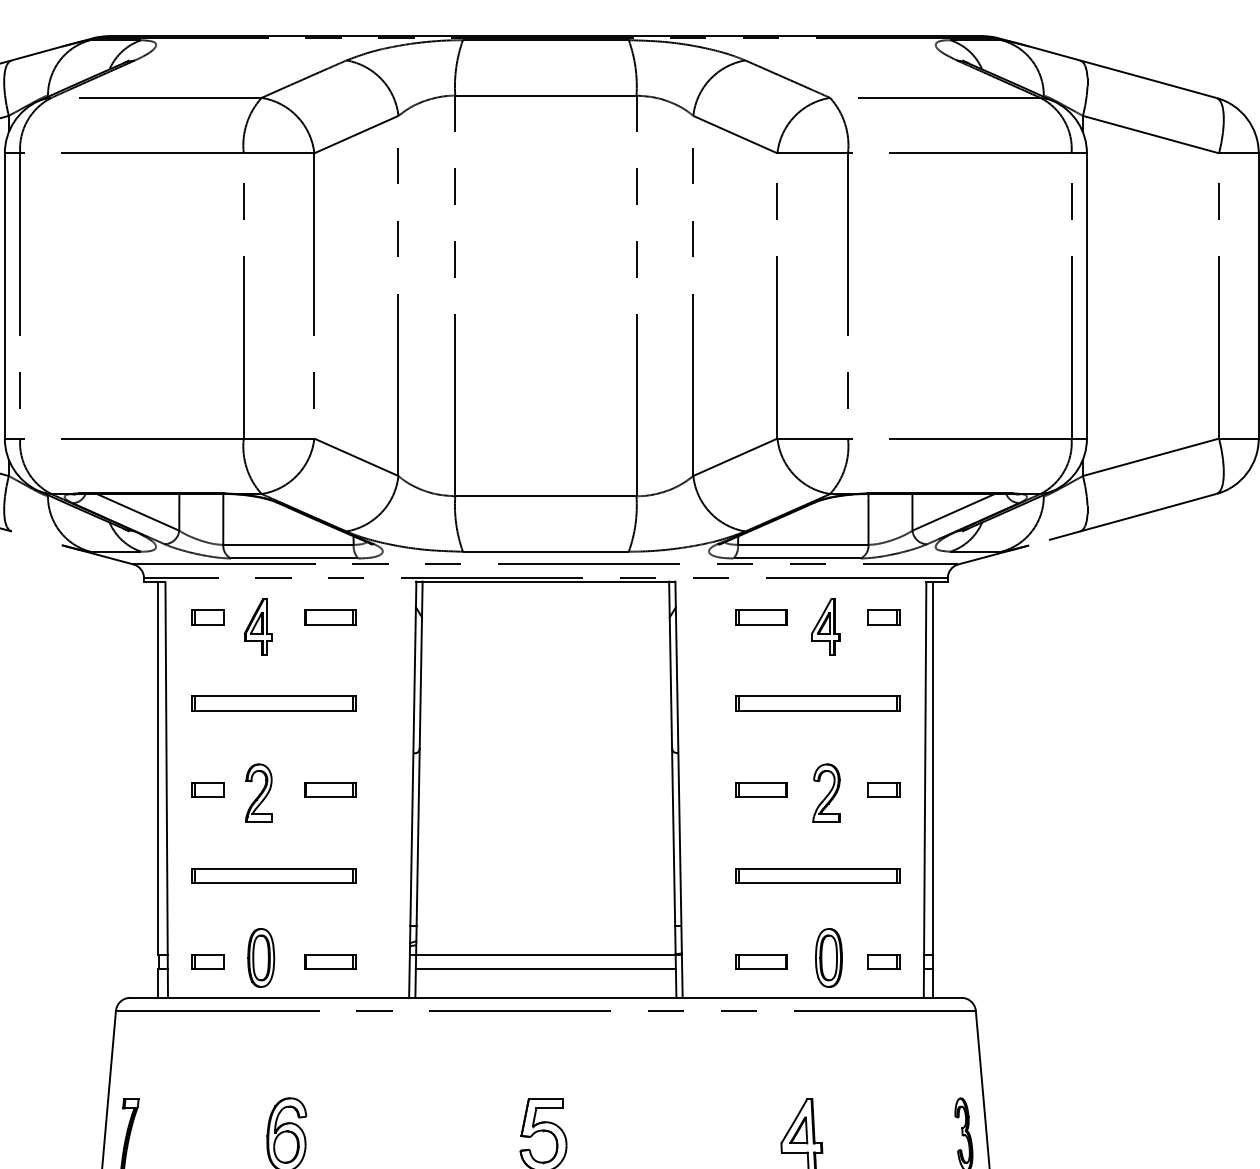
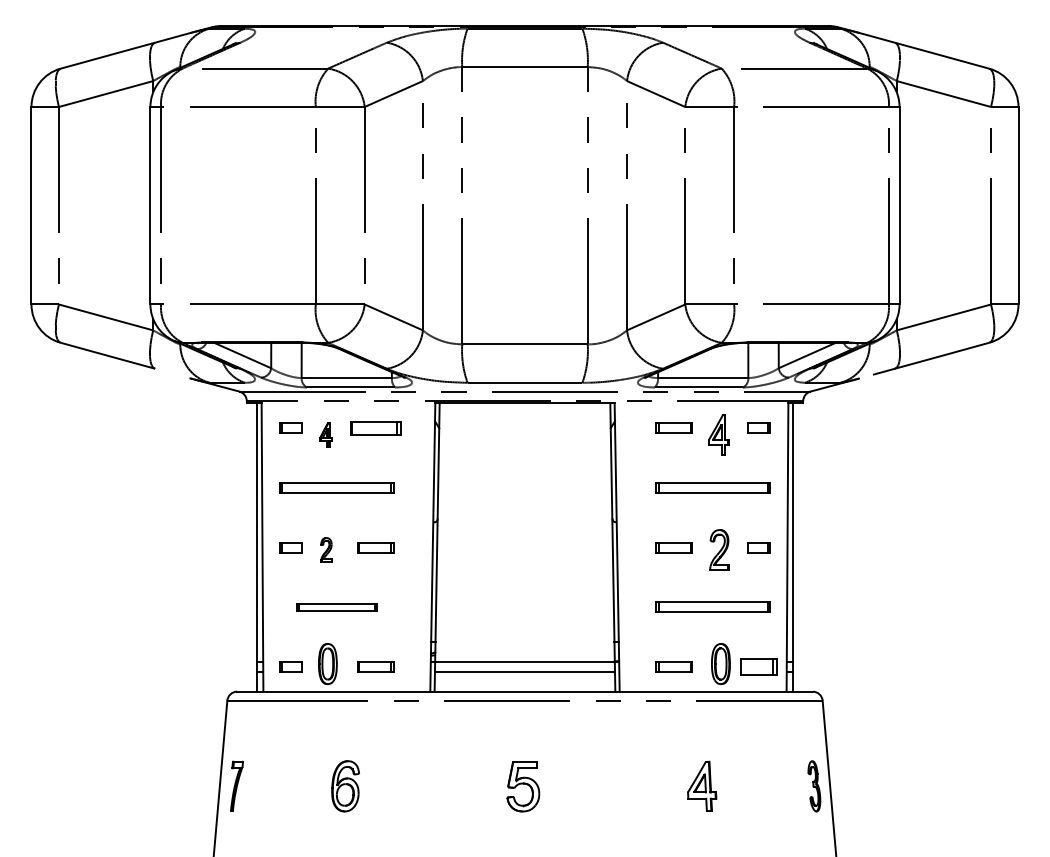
part: (329, 616) -> (375, 427), size x1.4
part: (257, 626) -> (325, 434), size x0.6
part: (259, 792) -> (326, 549), size x0.6
part: (273, 874) -> (336, 606), size x0.7
part: (883, 961) -> (758, 666), size x1.6

